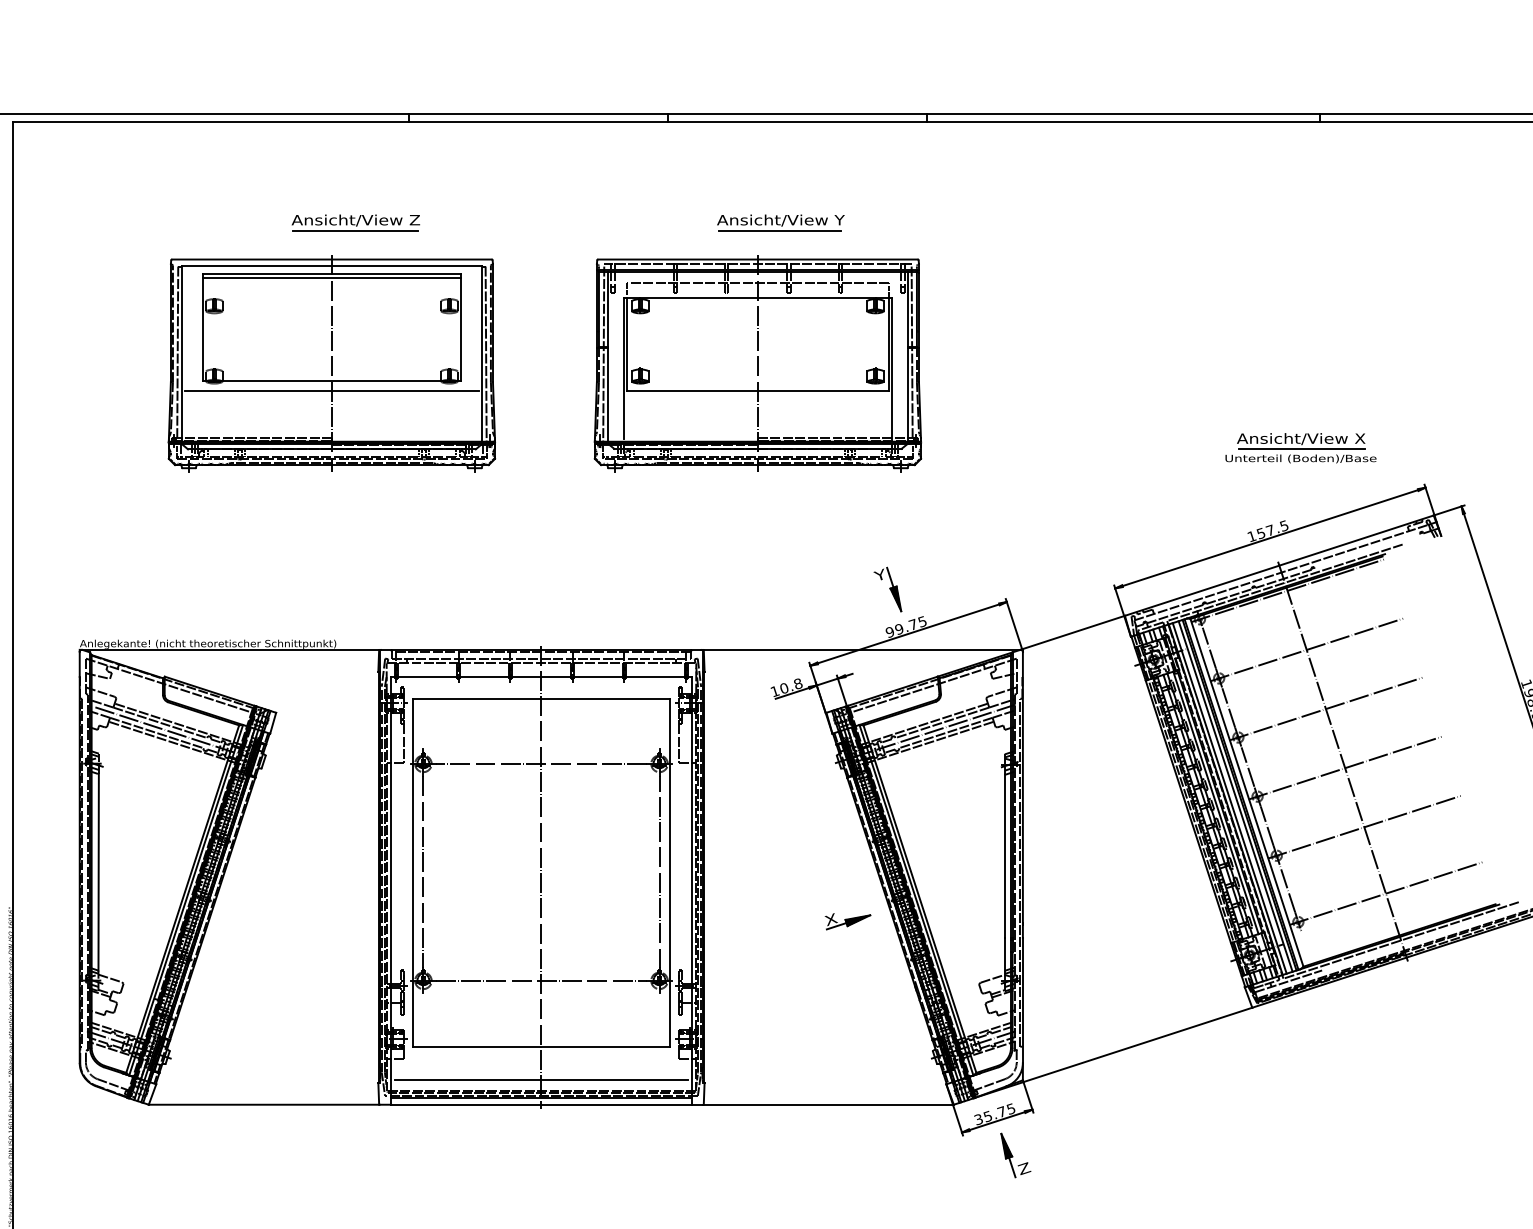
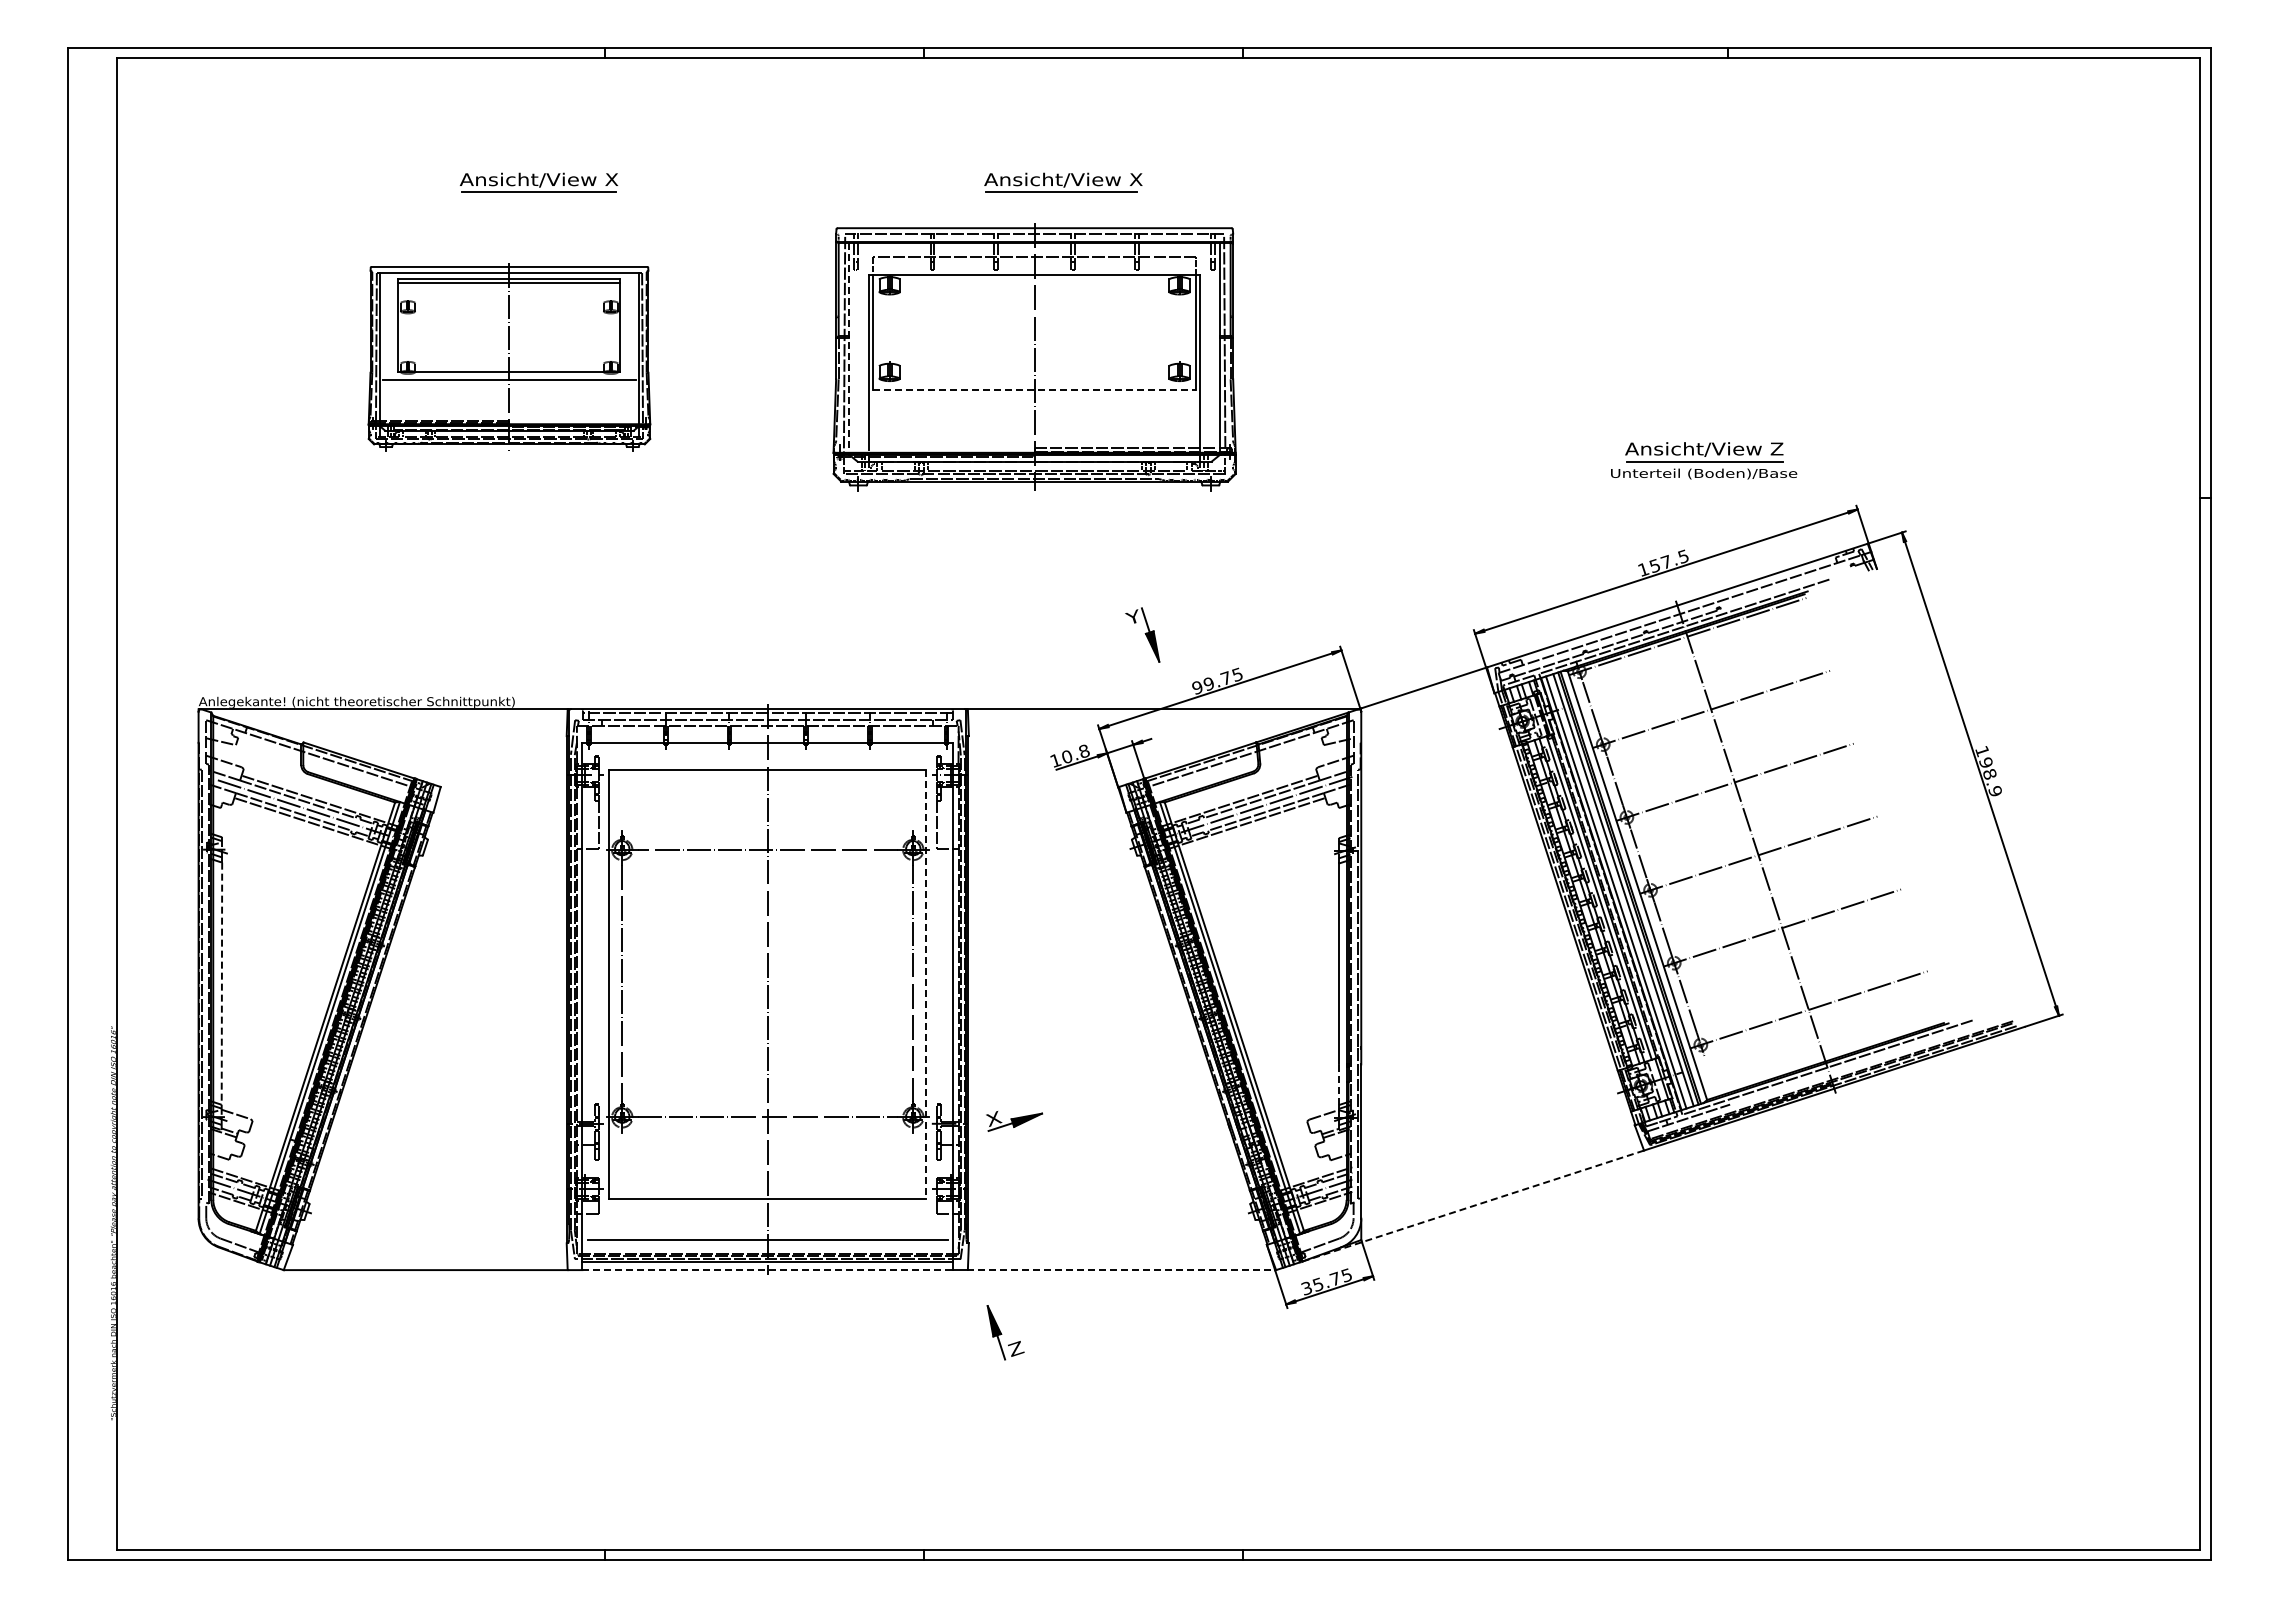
text: (414, 220) -> (611, 179), Ansicht/View Z -> Ansicht/View X
text: (839, 220) -> (1135, 179), Ansicht/View Y -> Ansicht/View X
line: (607, 357) -> (849, 348), solid -> dashed
part: (331, 364) -> (509, 357), size x0.7
line: (757, 391) -> (1034, 390), solid -> dashed
text: (1359, 438) -> (1776, 448), Ansicht/View X -> Ansicht/View Z
part: (887, 589) -> (1142, 634), moved
line: (98, 873) -> (221, 984), solid -> dashed
line: (670, 873) -> (926, 984), solid -> dashed
part: (847, 921) -> (1014, 1121), moved
line: (1004, 954) -> (1338, 1084), solid -> dashed
line: (1113, 1053) -> (1472, 1206), solid -> dashed
line: (542, 1105) -> (768, 1270), solid -> dashed
line: (829, 1105) -> (1122, 1270), solid -> dashed
part: (1015, 1155) -> (1005, 1332), moved

